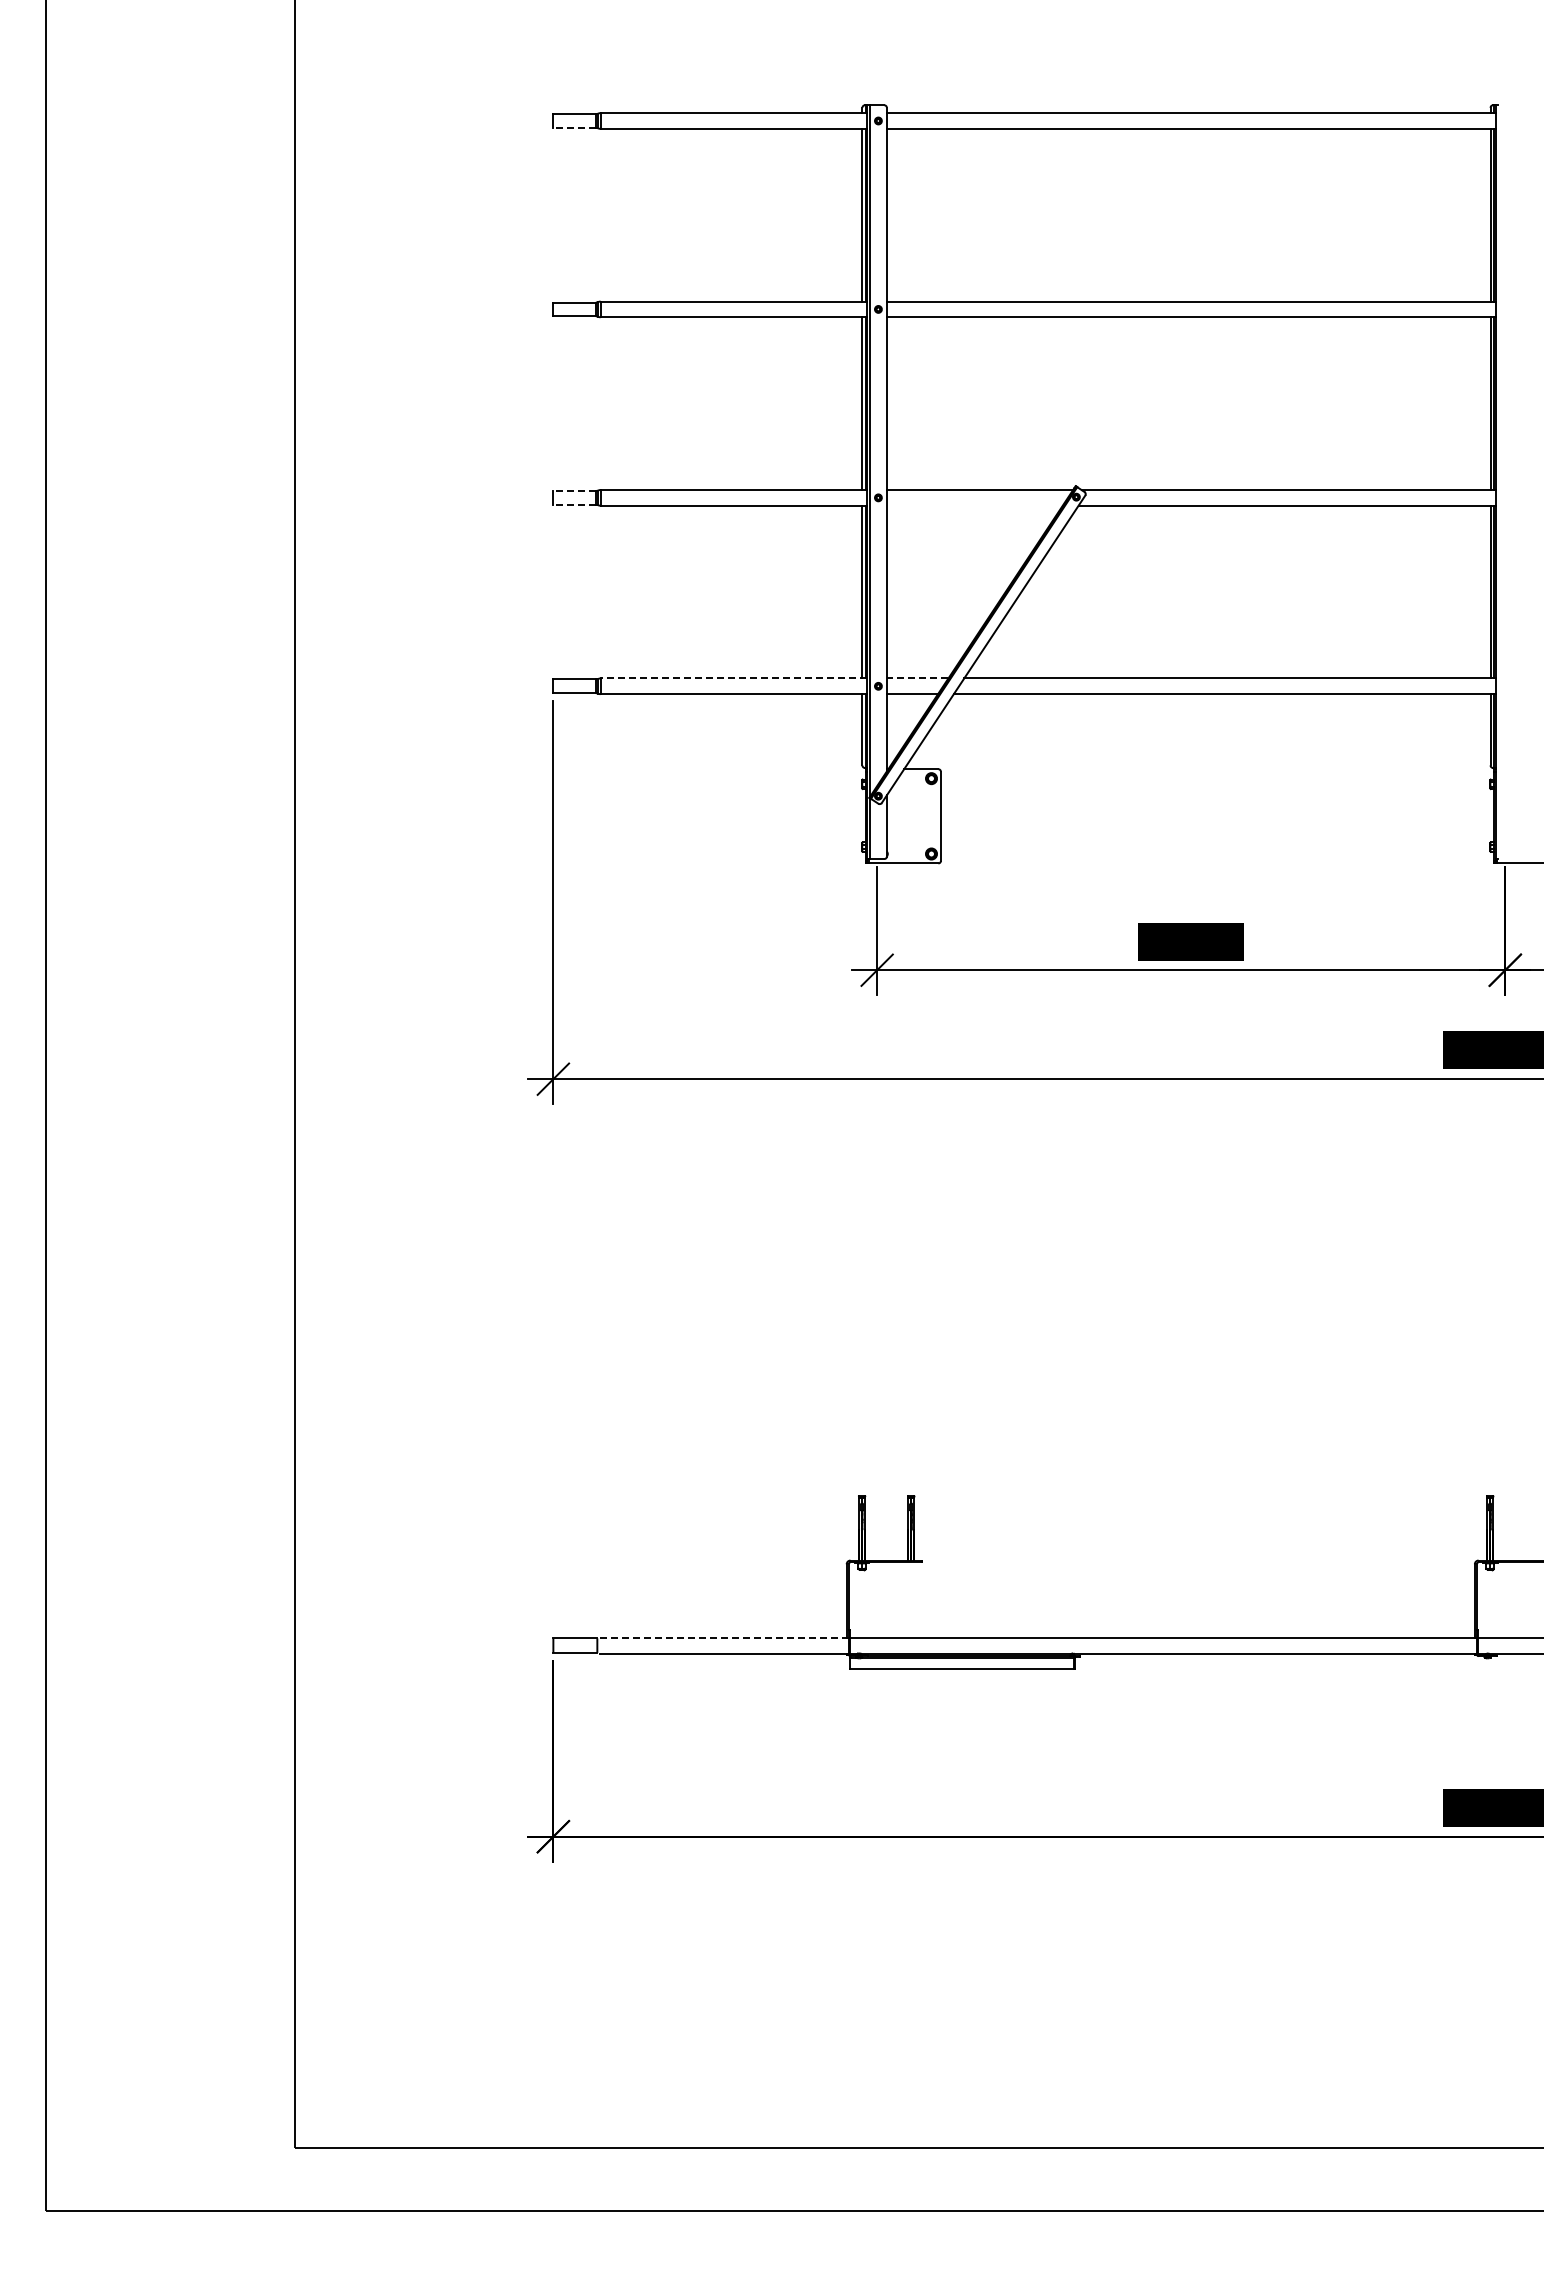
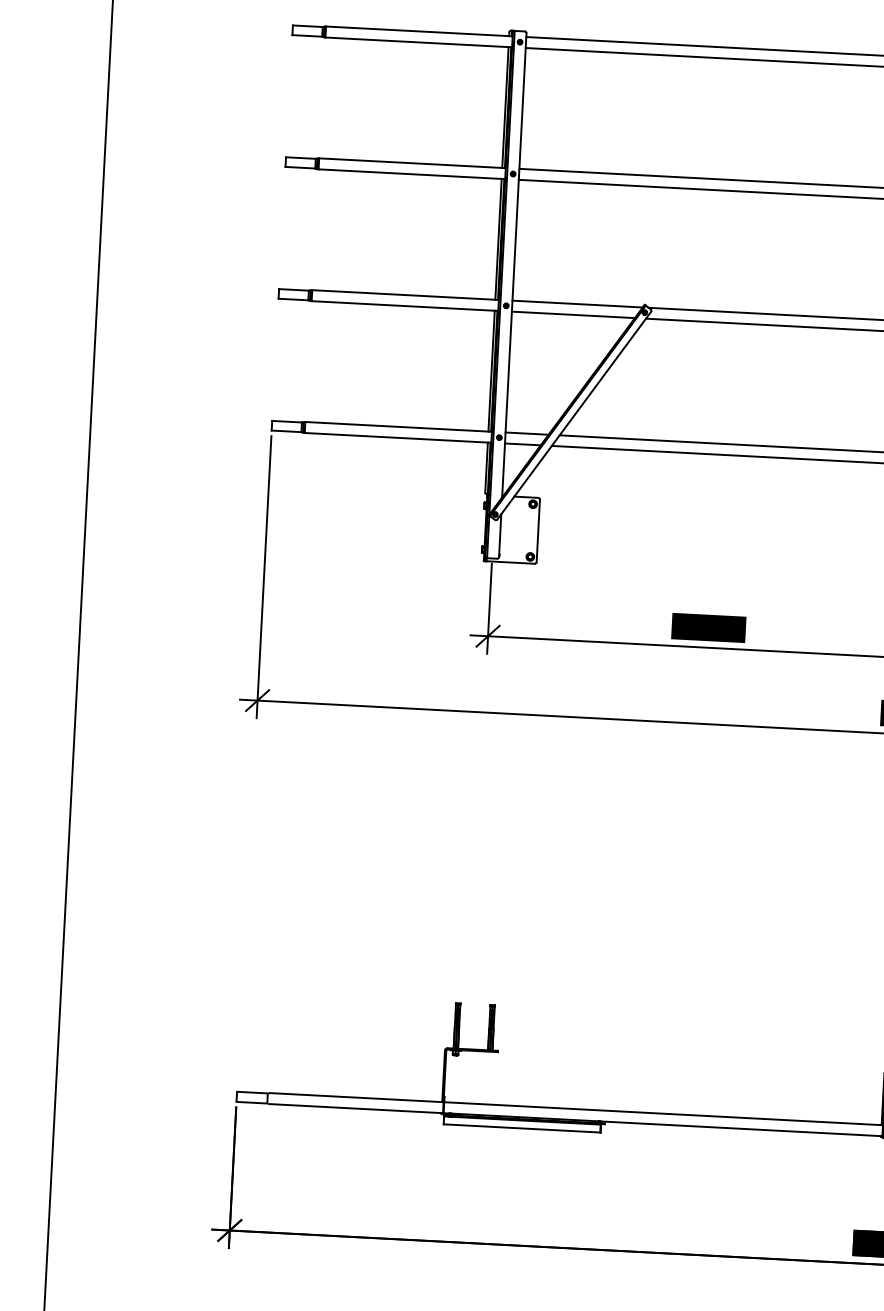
line: (574, 127) -> (307, 35), dashed -> solid
line: (574, 490) -> (293, 289), dashed -> solid
line: (574, 504) -> (293, 299), dashed -> solid
line: (974, 505) -> (573, 314), added
line: (733, 678) -> (398, 426), dashed -> solid
line: (917, 678) -> (526, 433), dashed -> solid
line: (724, 1637) -> (356, 1097), dashed -> solid

